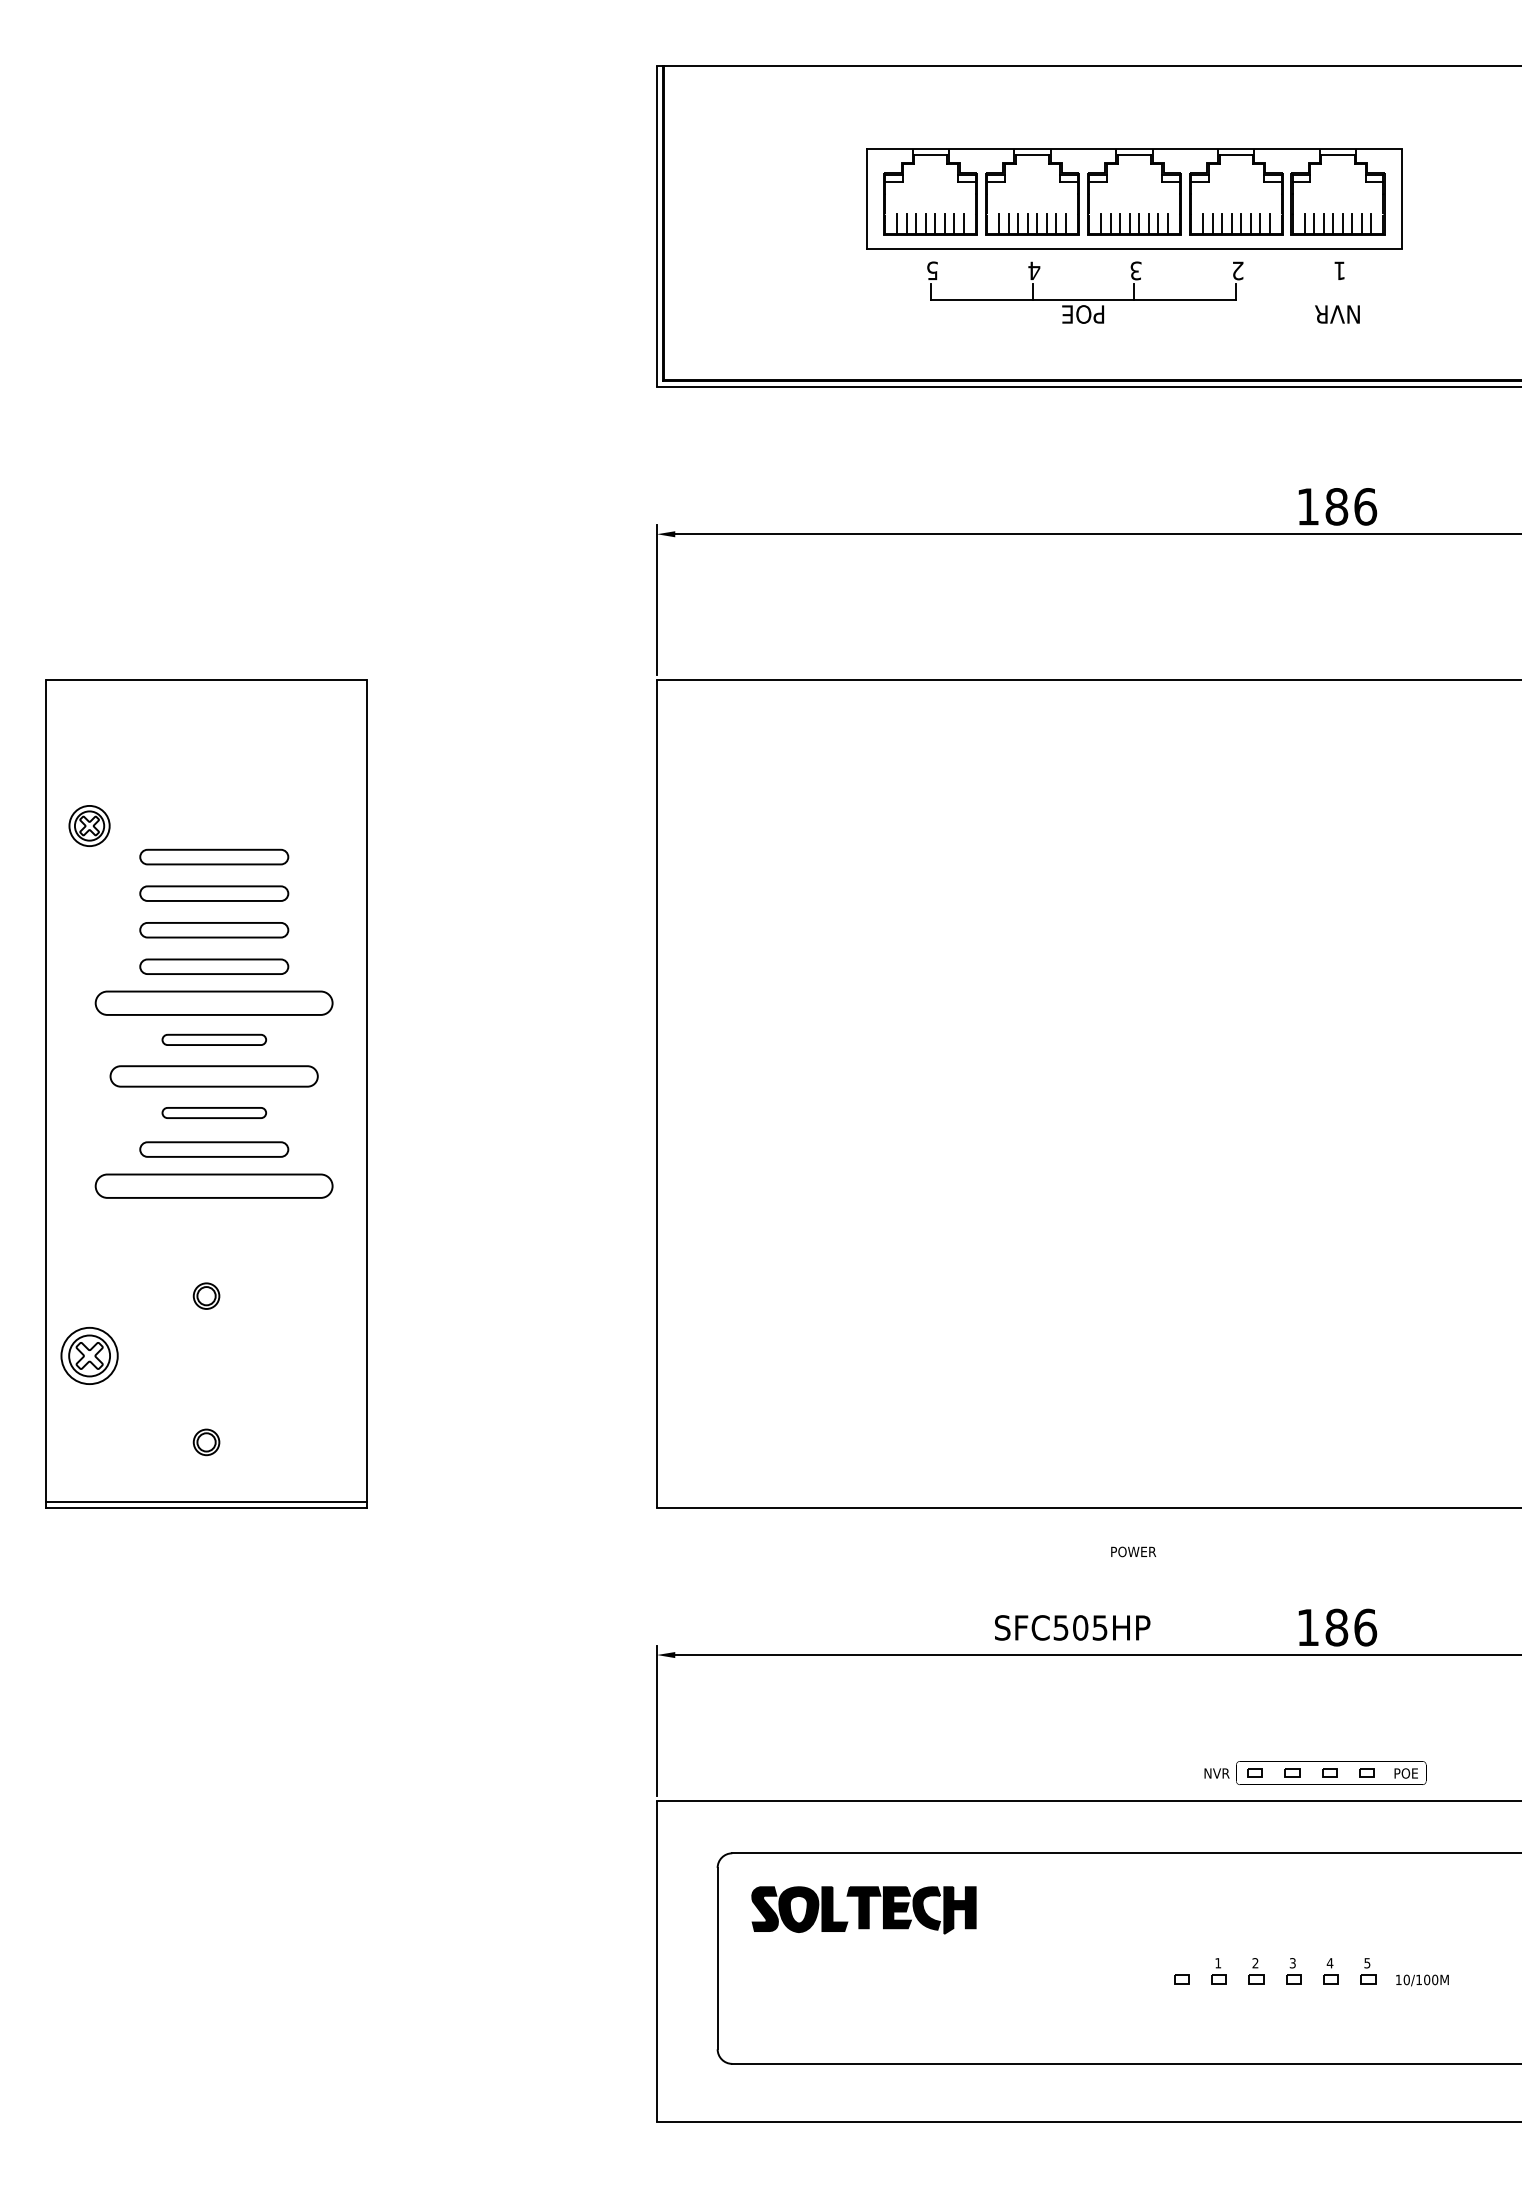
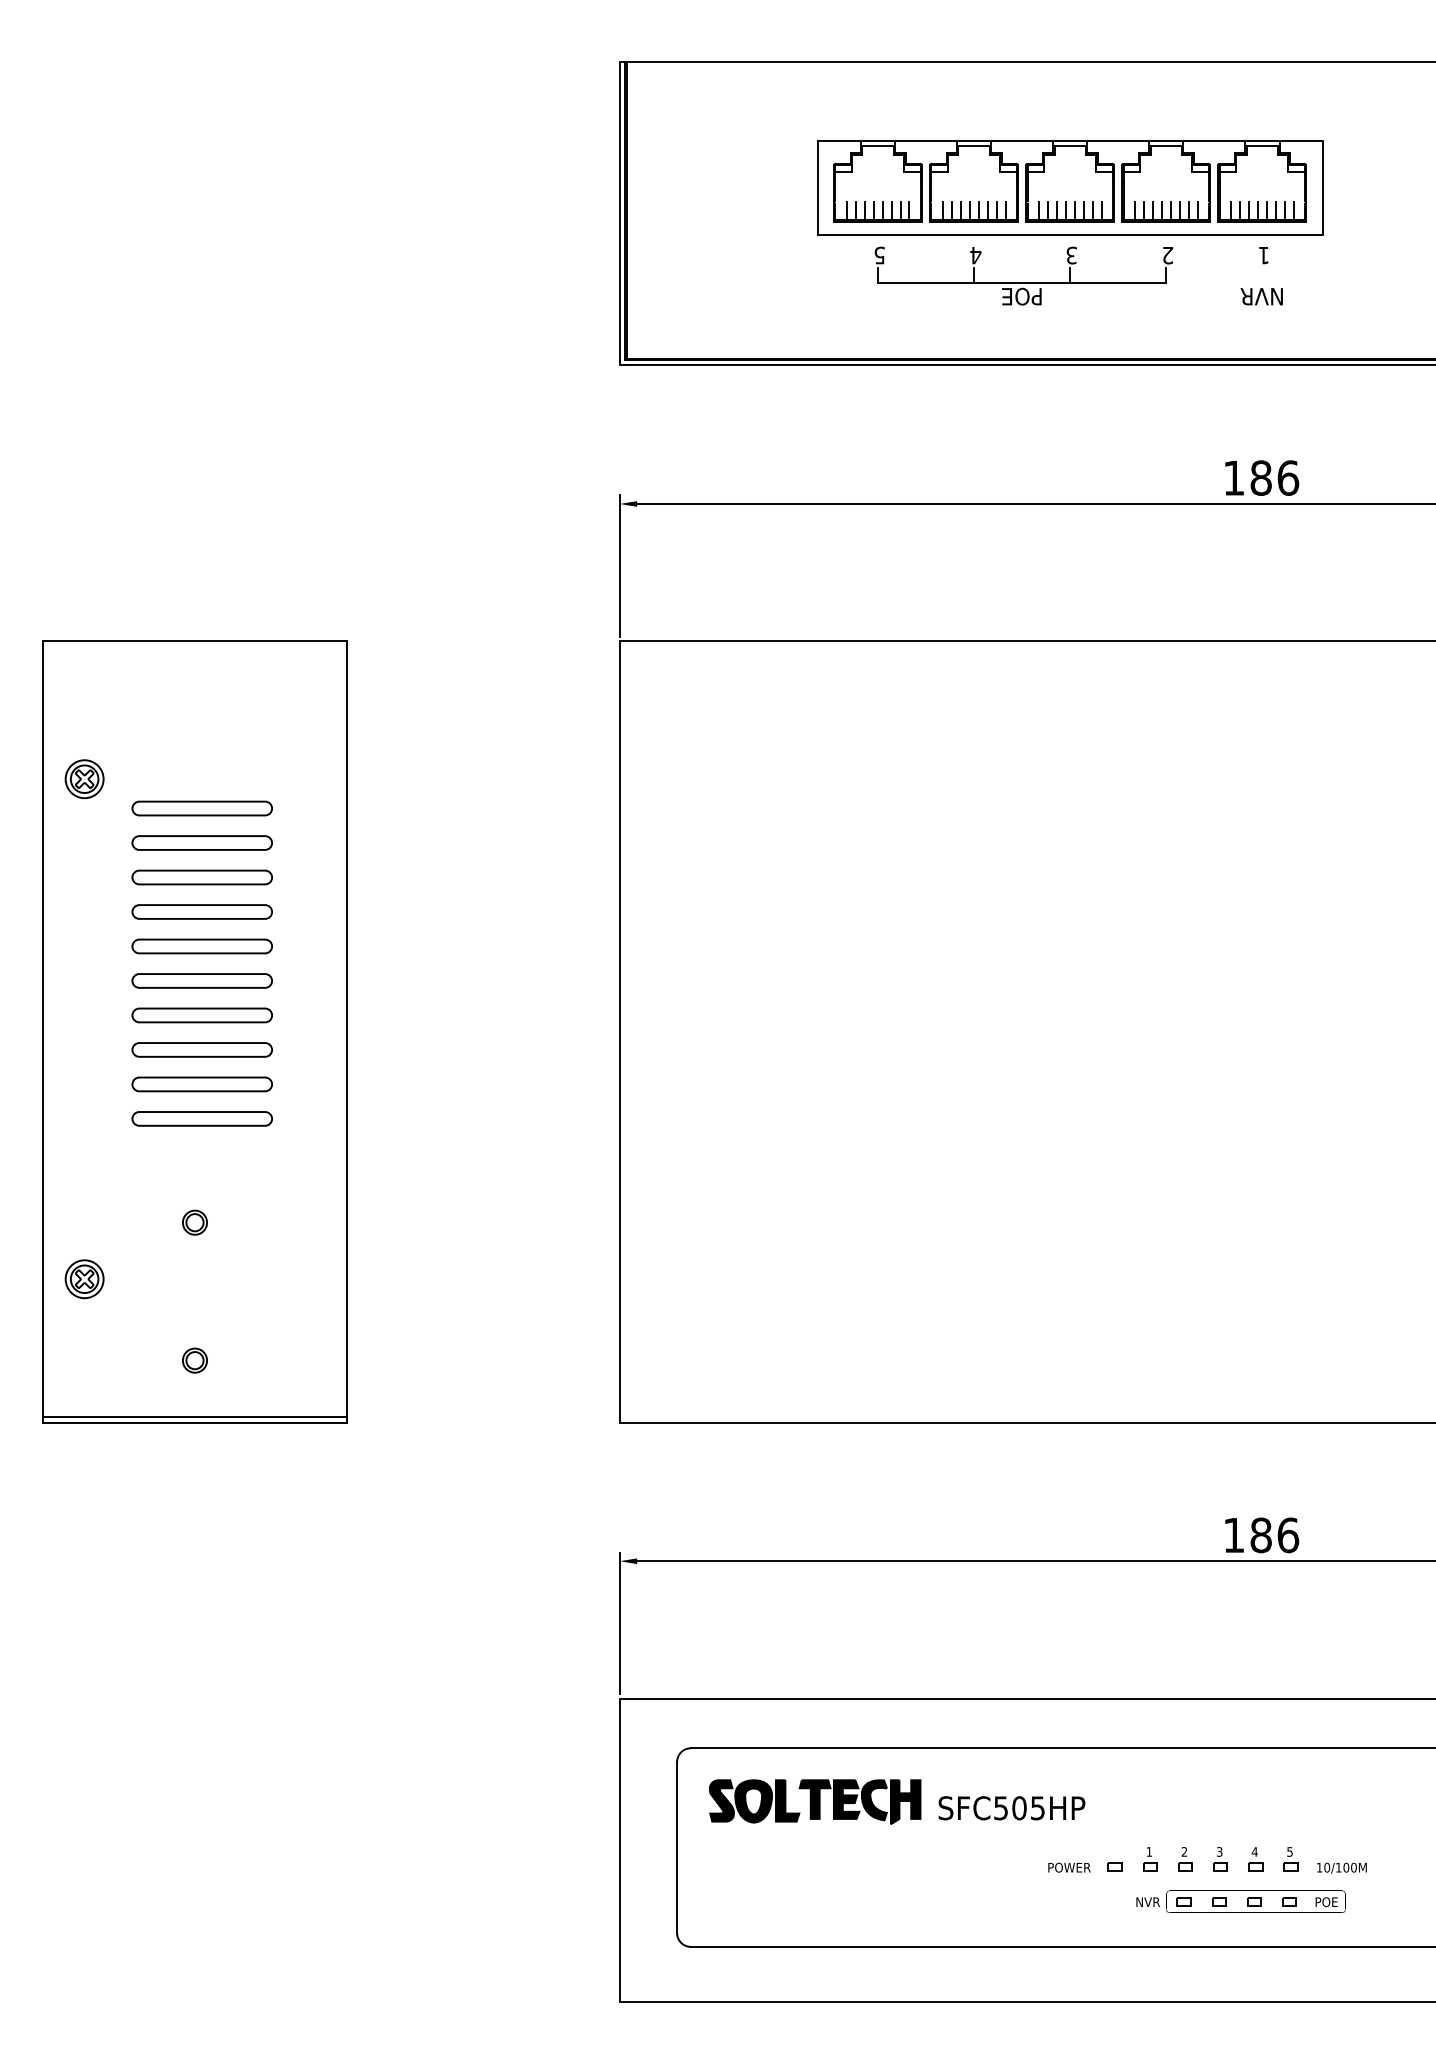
part: (214, 1003) -> (202, 946), size x0.62
part: (214, 1039) -> (202, 980), size x1.43
part: (214, 1076) -> (202, 1015), size x0.71
part: (214, 1112) -> (202, 1049), size x1.43
part: (214, 1185) -> (202, 1118), size x0.62
part: (89, 1356) -> (84, 1279), size x0.71
text: (1133, 1551) -> (1069, 1867), moved
text: (1072, 1627) -> (1011, 1807), moved
part: (1315, 1772) -> (1241, 1901), moved

